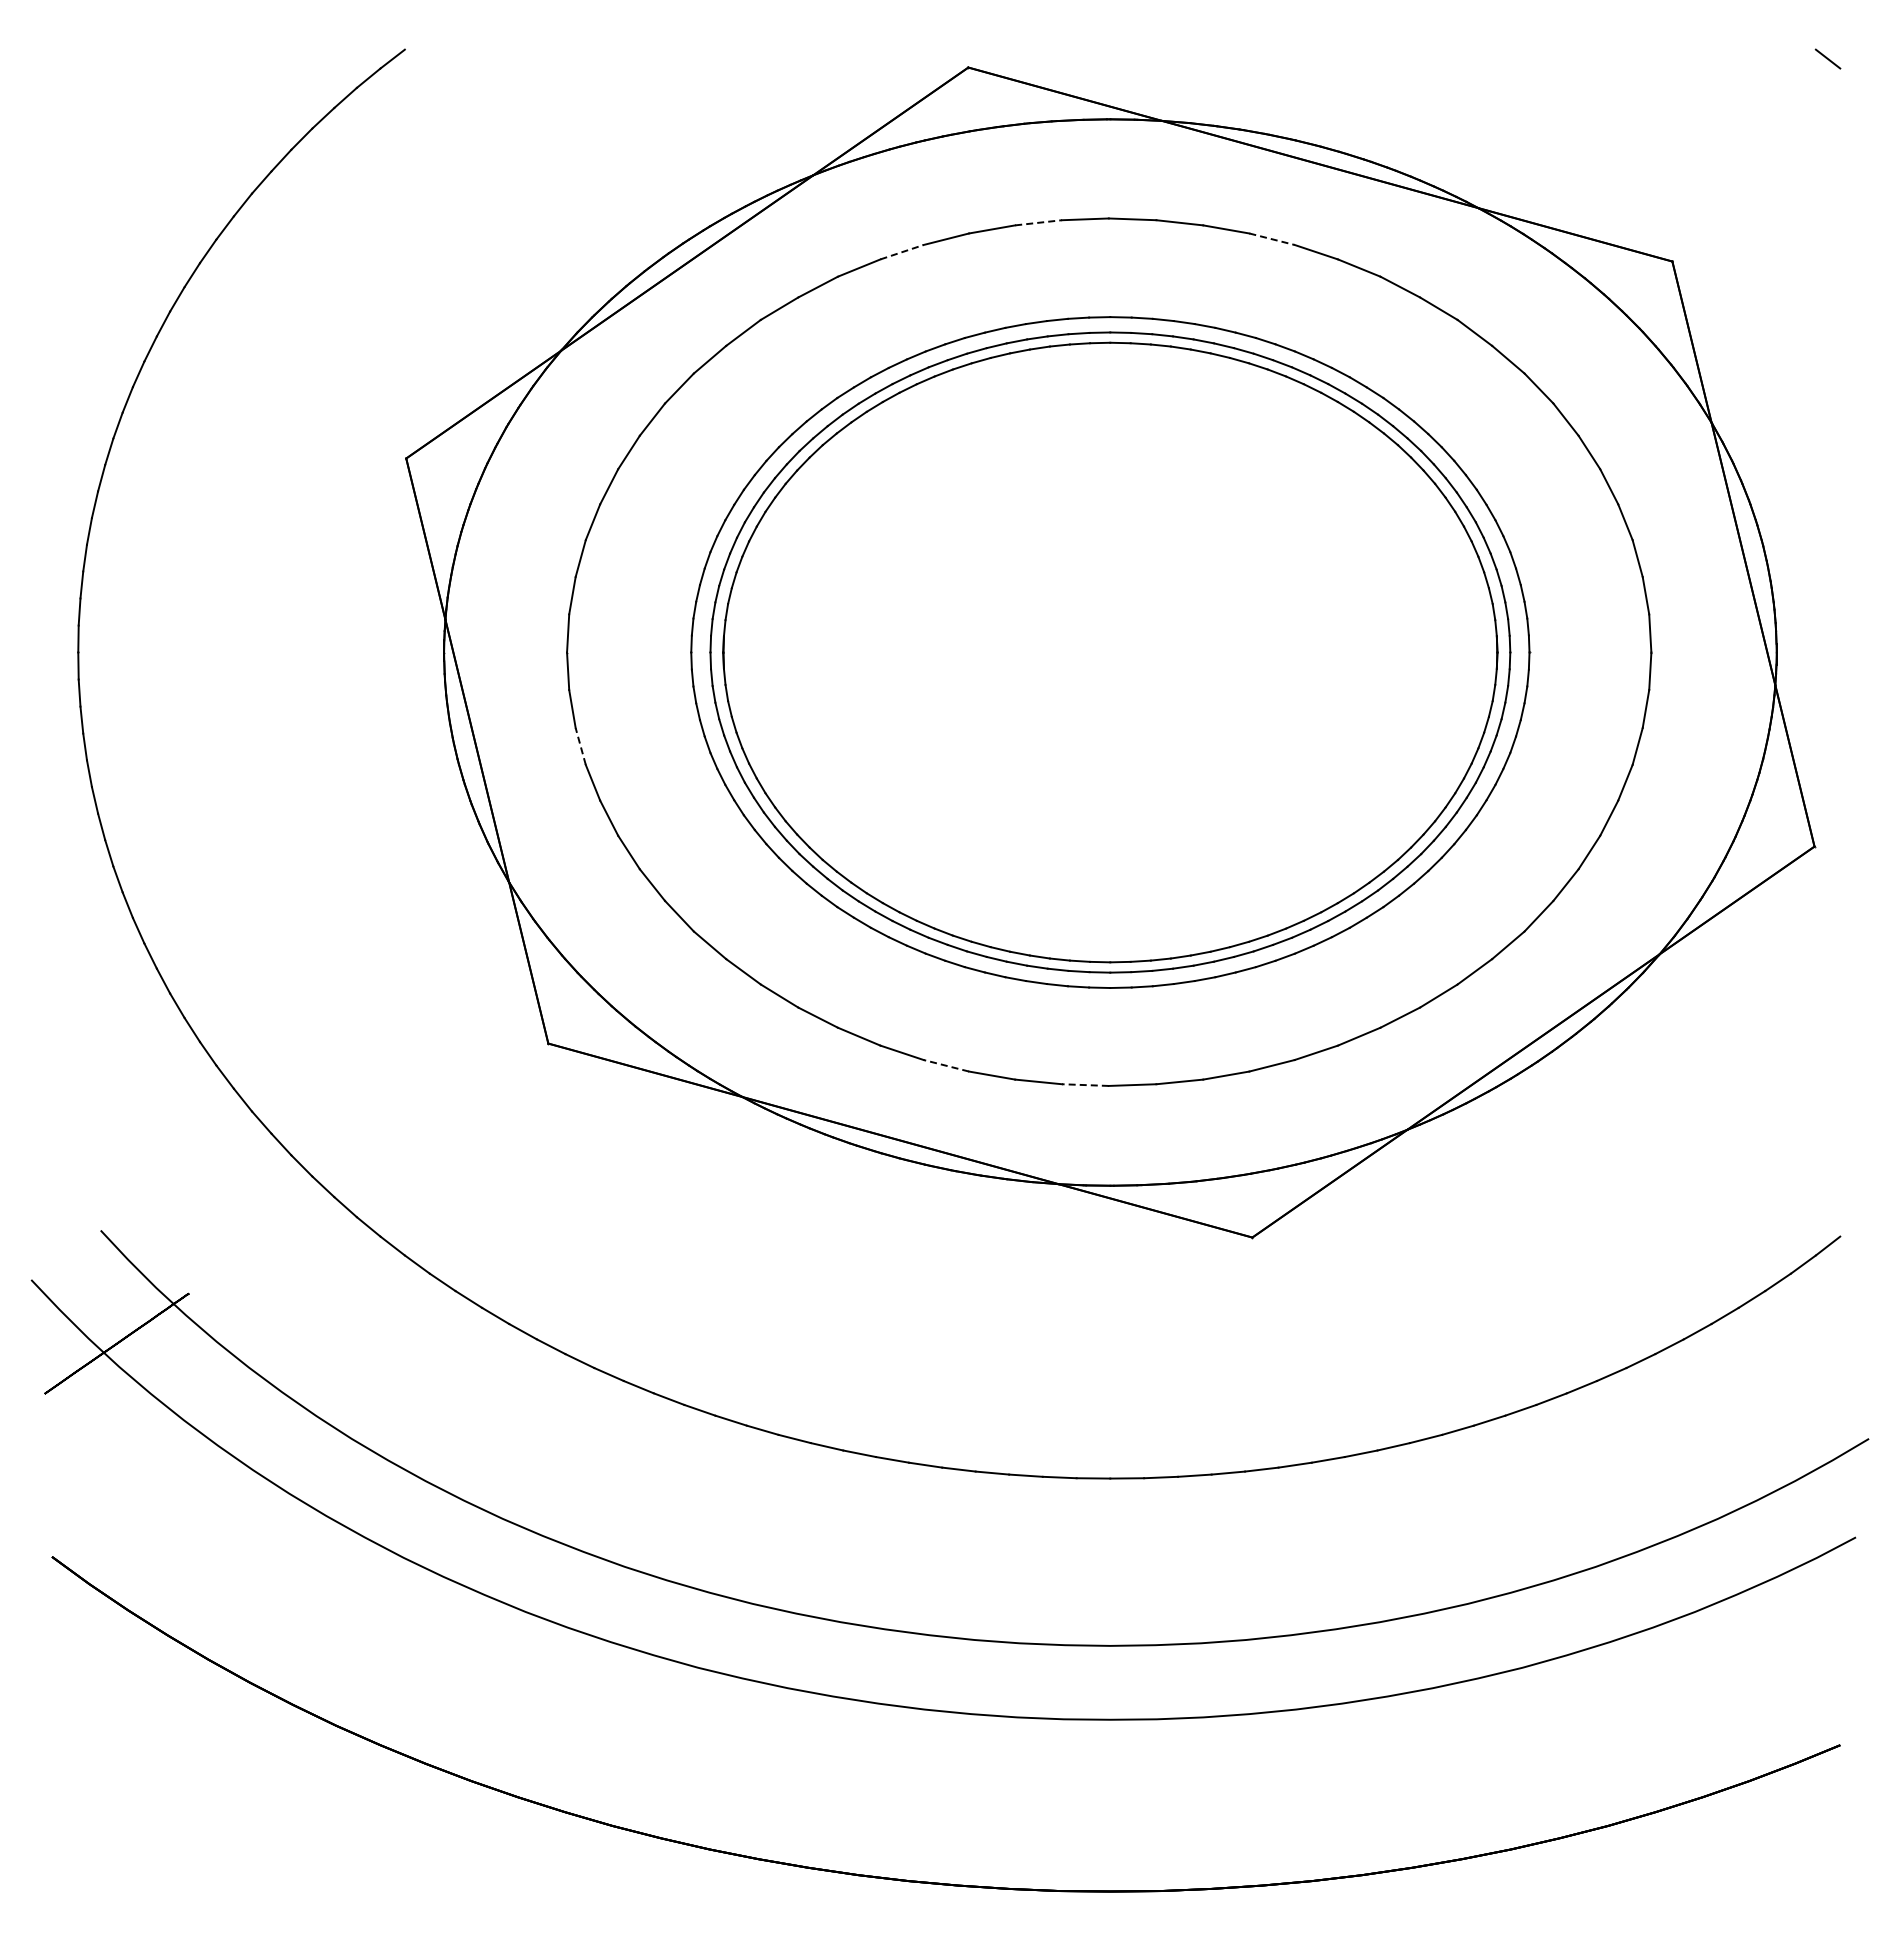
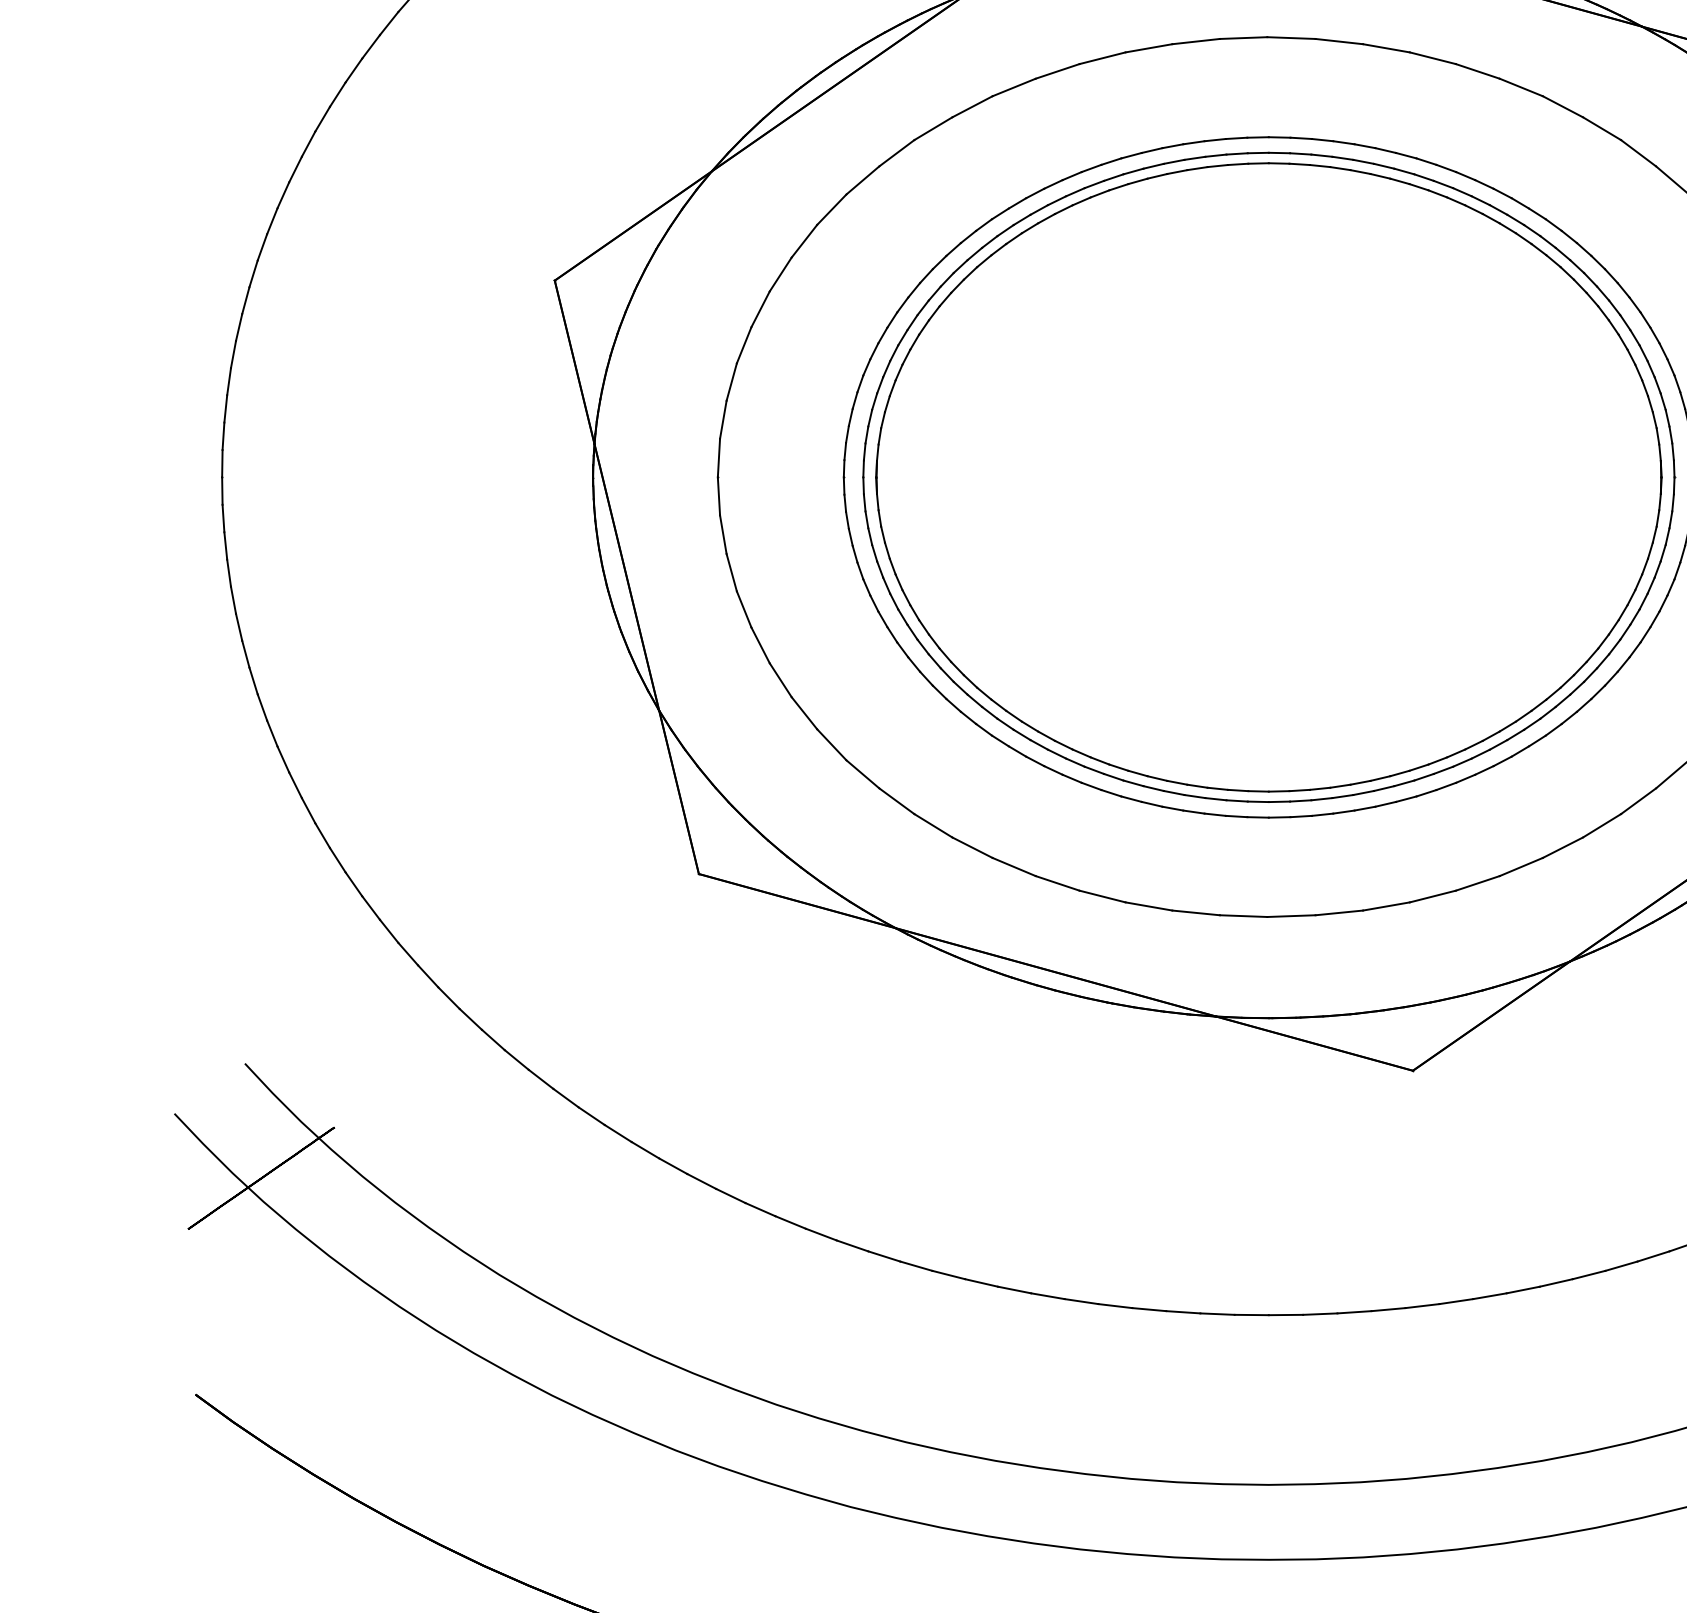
line: (1038, 222) -> (1196, 41), dashed -> solid
line: (1272, 239) -> (1433, 58), dashed -> solid
line: (902, 252) -> (1058, 71), dashed -> solid
line: (580, 745) -> (731, 571), dashed -> solid
line: (945, 1065) -> (1101, 896), dashed -> solid
line: (1084, 1085) -> (1242, 916), dashed -> solid

